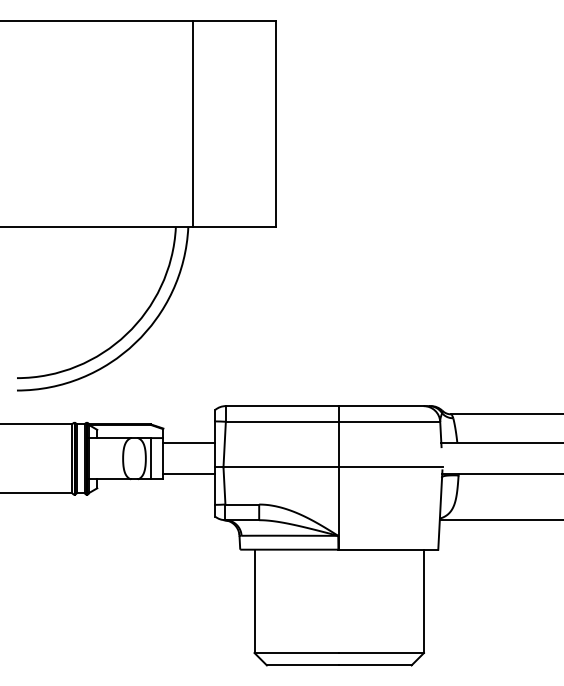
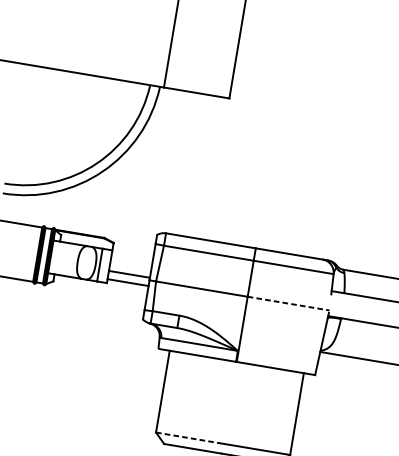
line: (189, 443) -> (129, 274), moved
line: (390, 467) -> (288, 303), solid -> dashed
line: (297, 653) -> (189, 438), solid -> dashed

